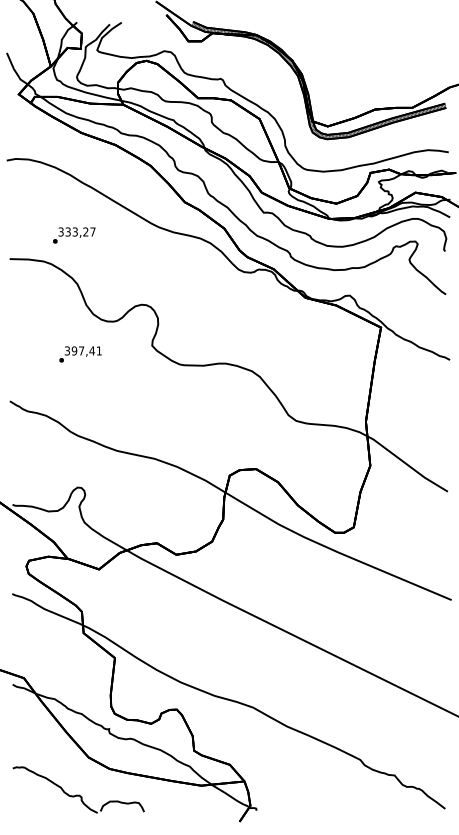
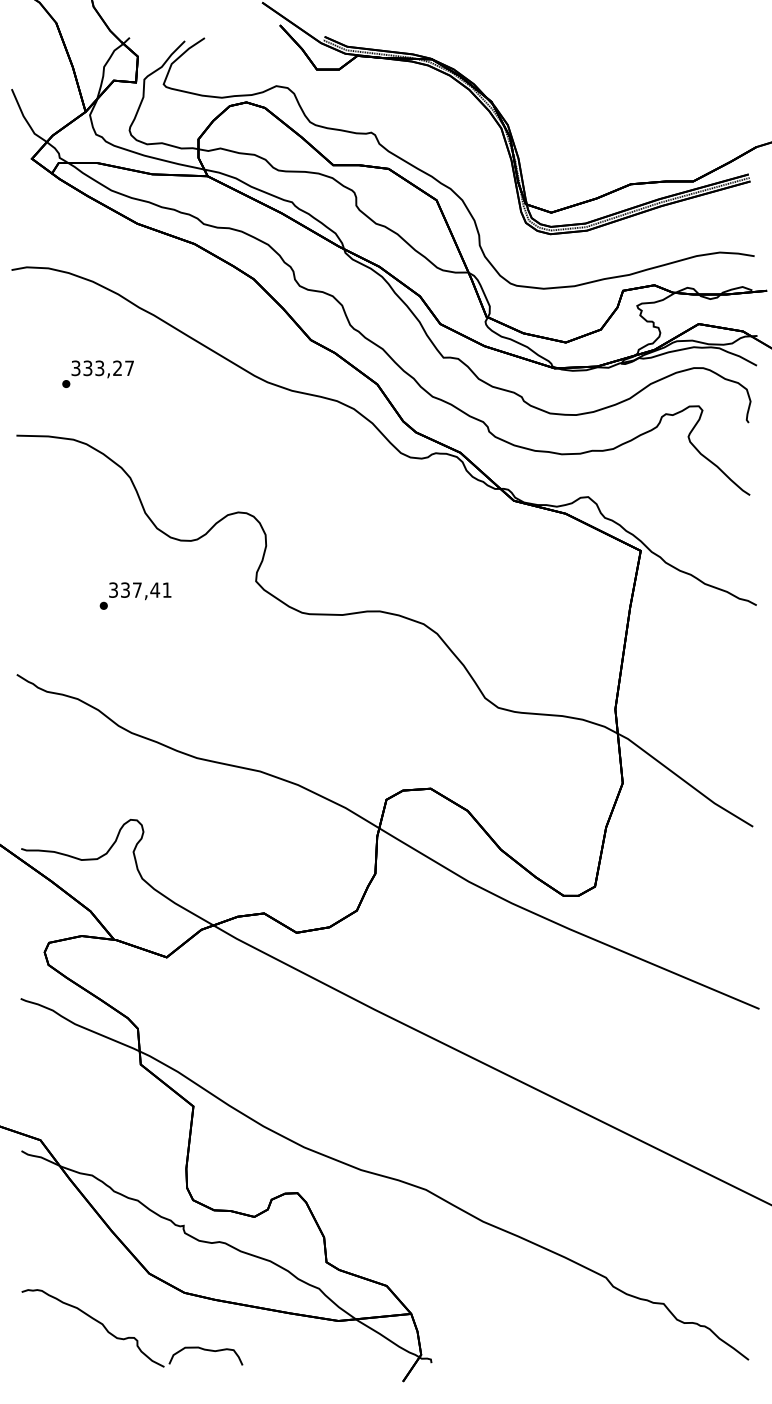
text: (74, 235) -> (98, 374), moved
text: (74, 350) -> (125, 589), 397,41 -> 337,41

